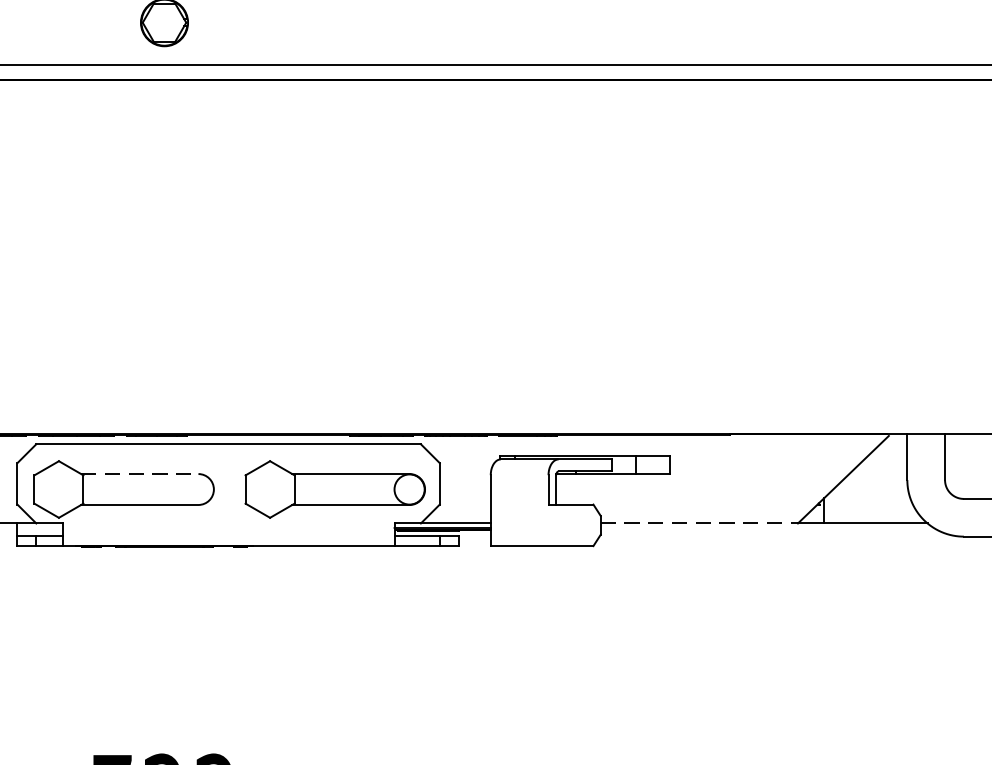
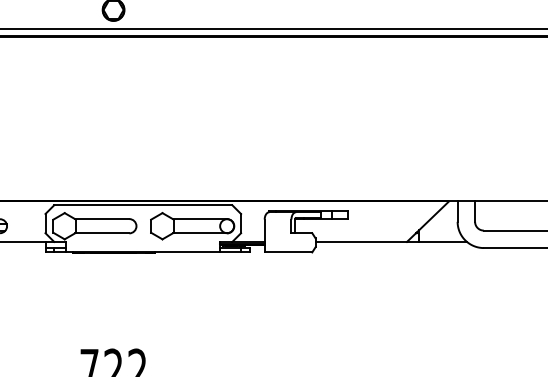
line: (140, 475) -> (102, 219), dashed -> solid
line: (699, 522) -> (361, 241), dashed -> solid

